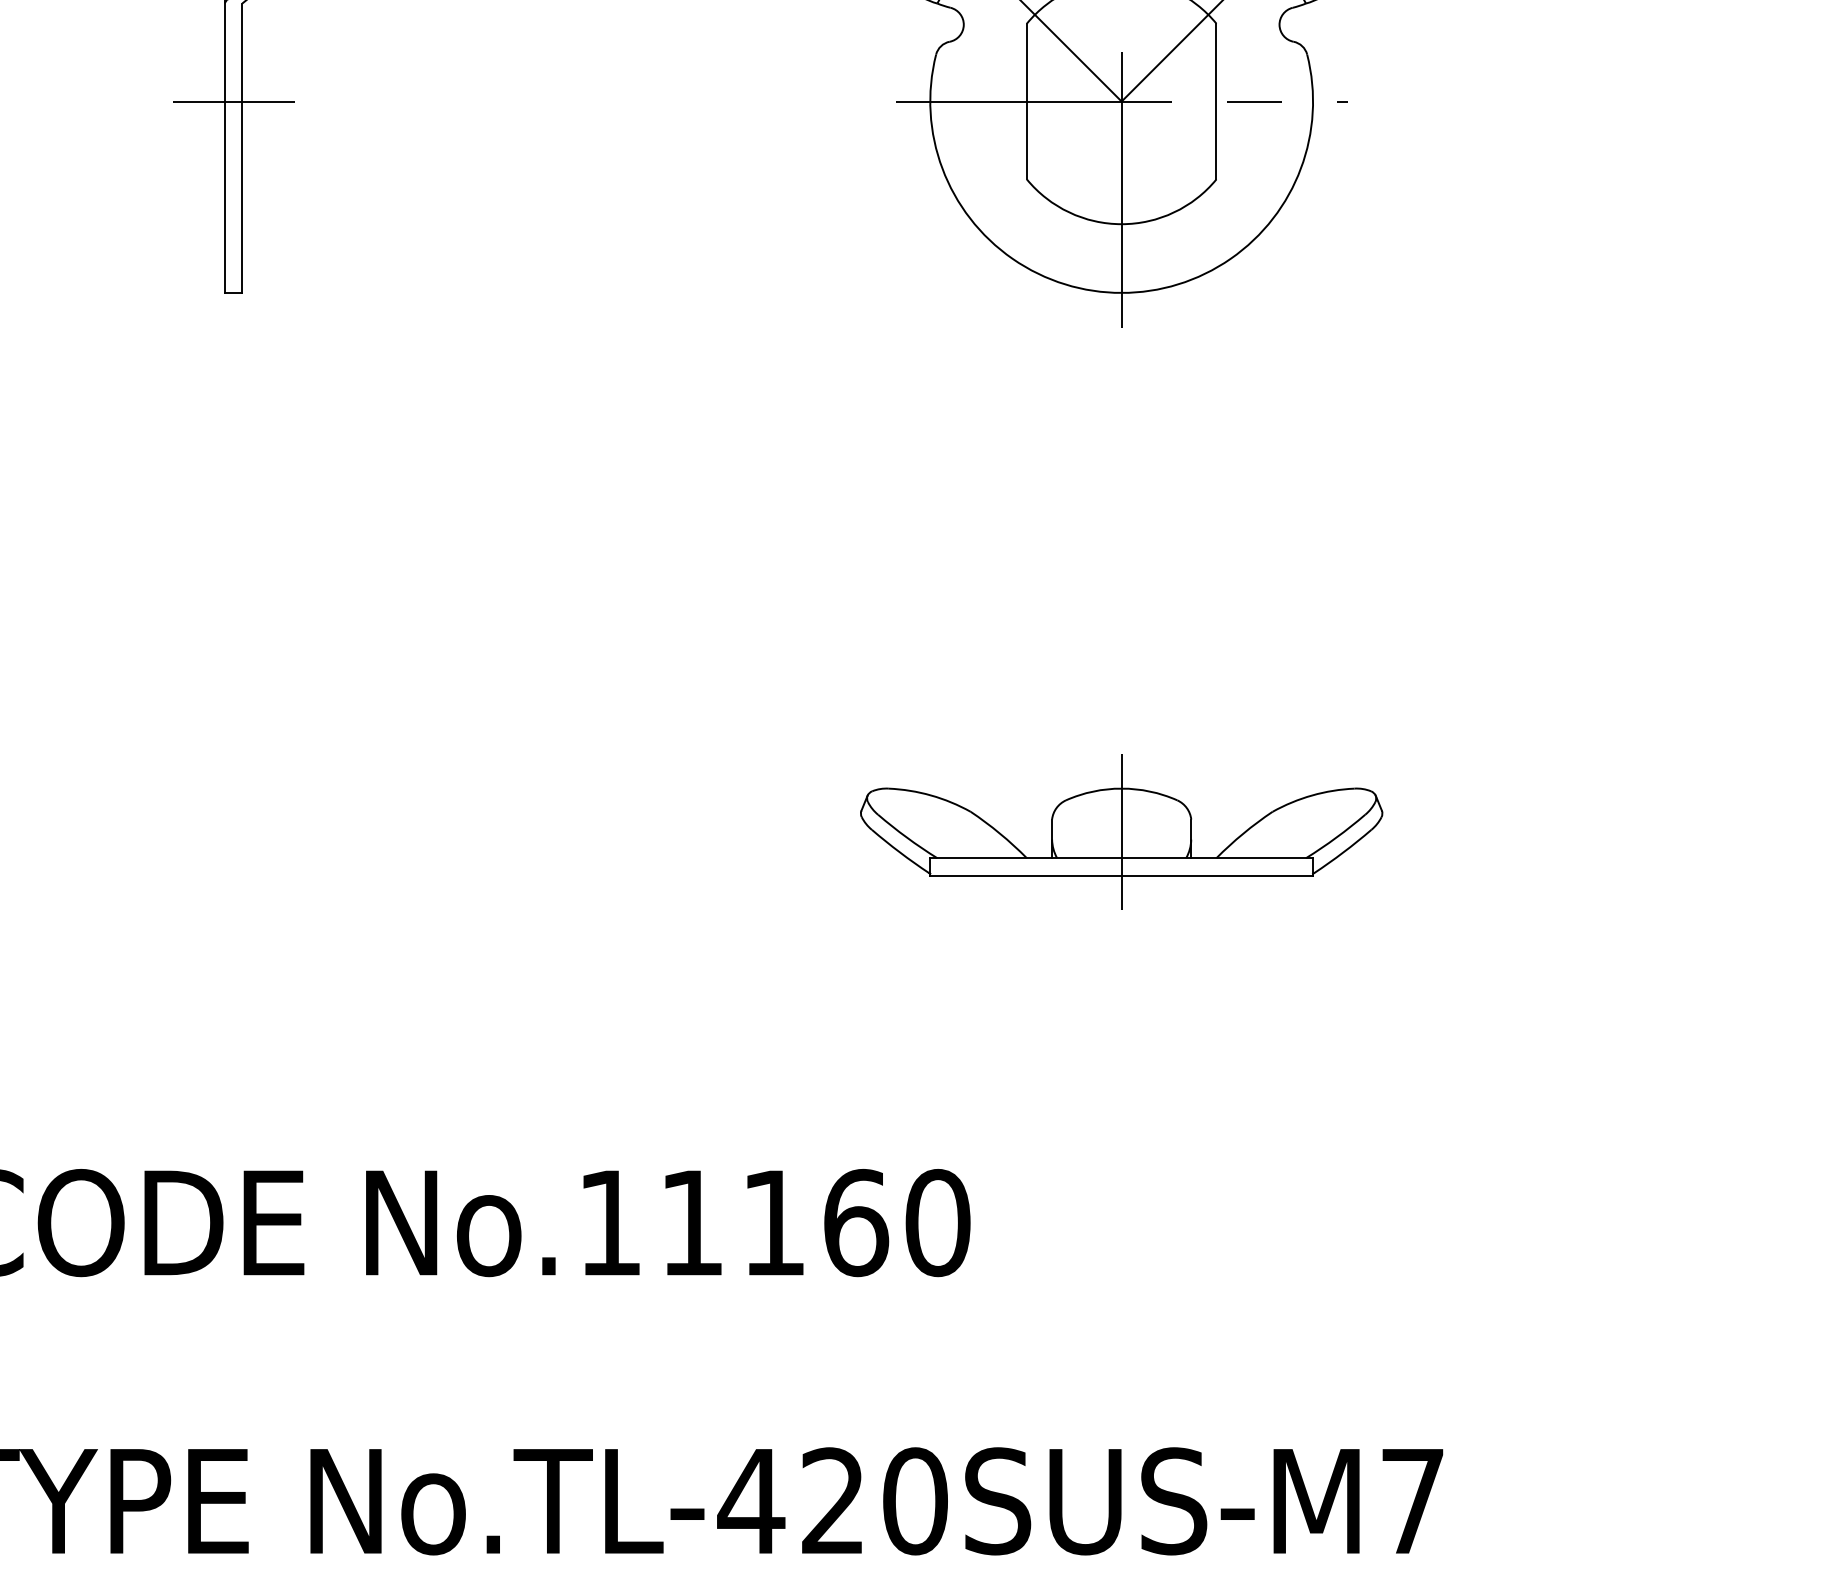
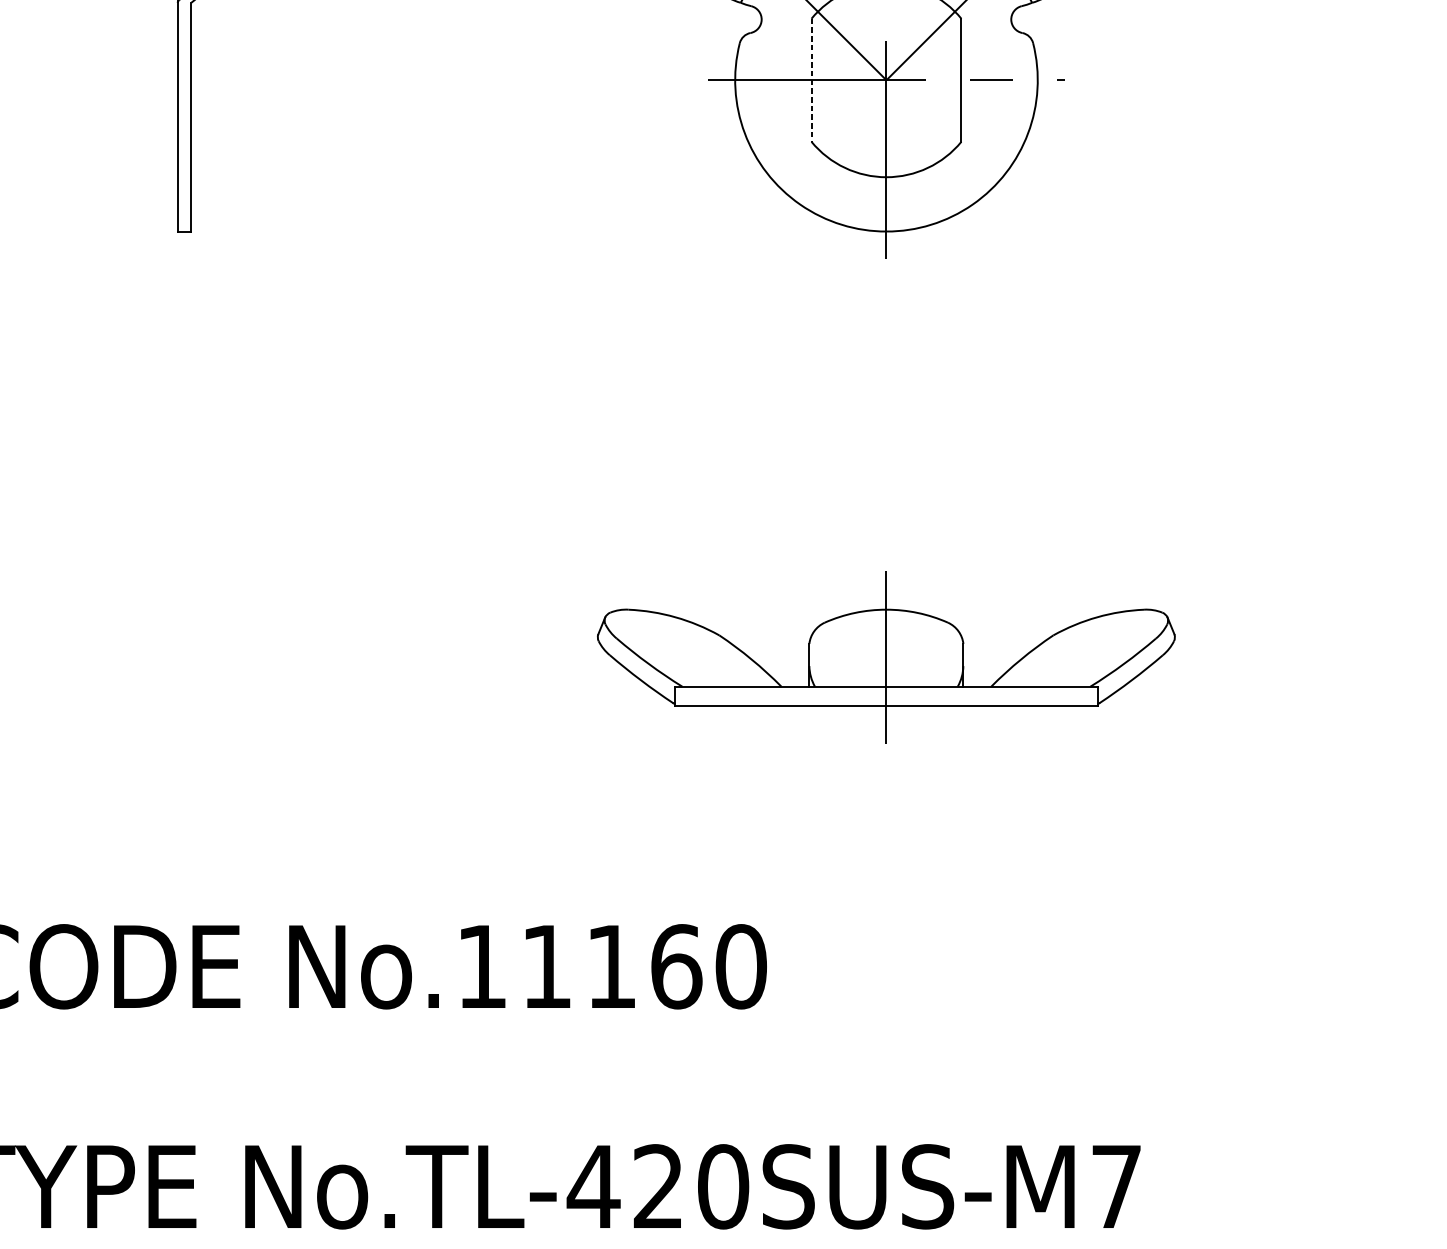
line: (233, 101) -> (184, 80), removed
line: (1026, 101) -> (811, 80), solid -> dashed
part: (1121, 831) -> (886, 657), size x1.4

